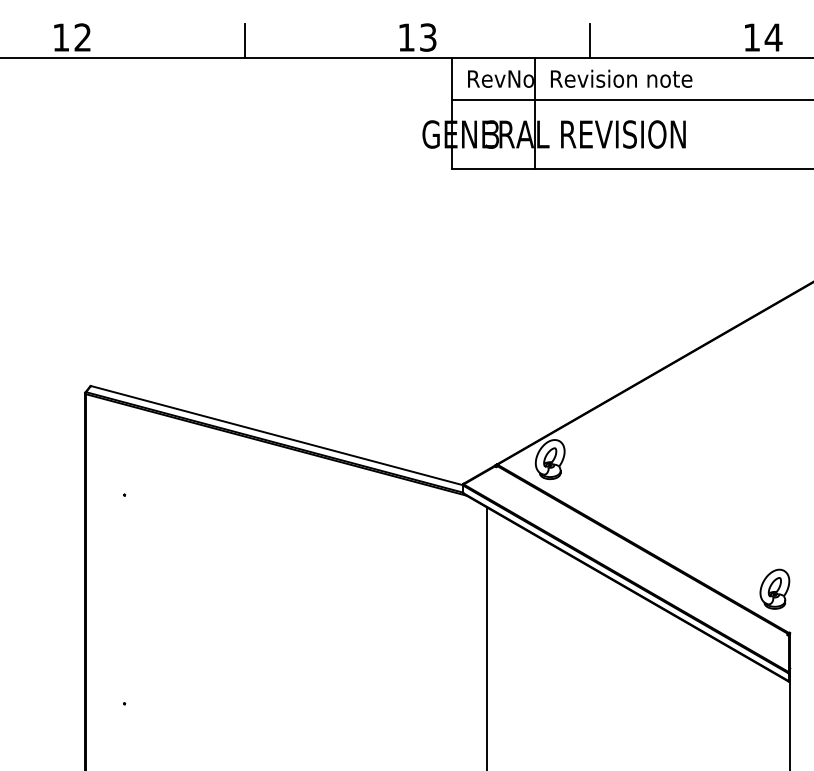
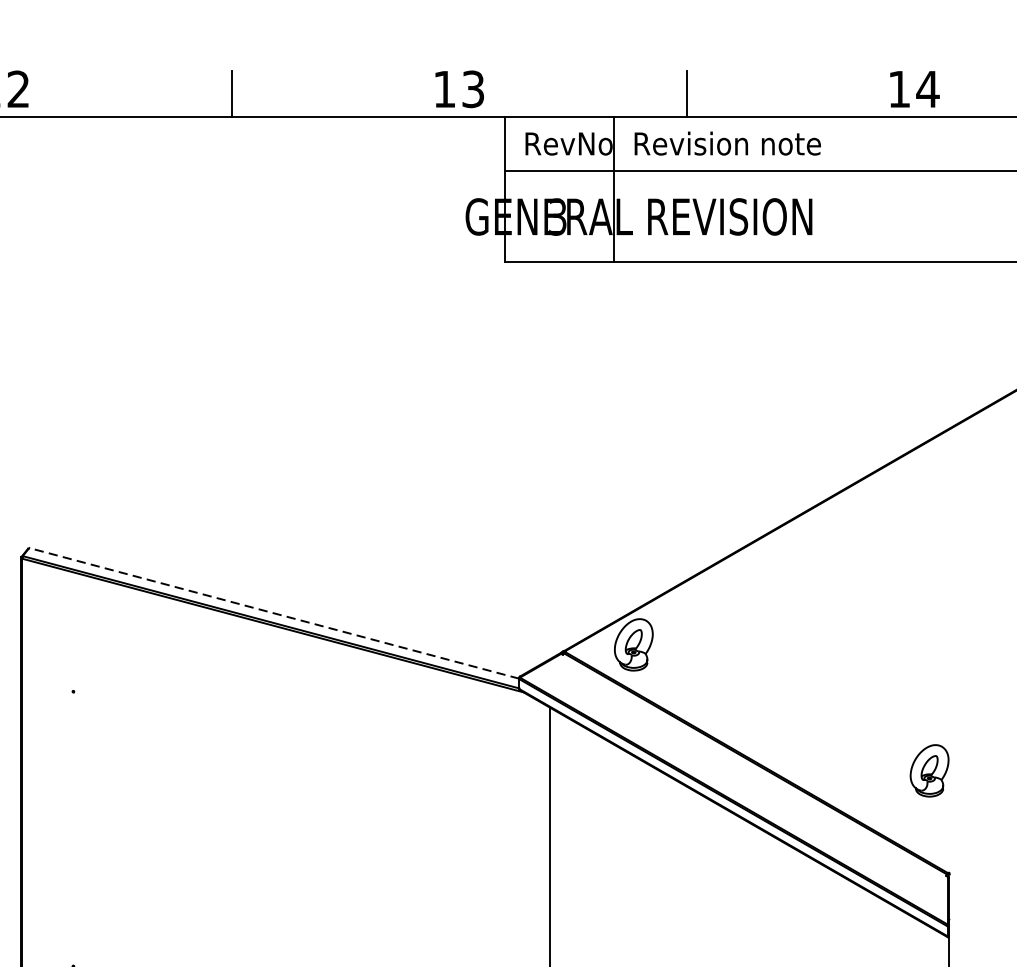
line: (277, 435) -> (274, 613), solid -> dashed
part: (774, 588) -> (929, 769), moved

